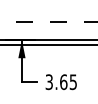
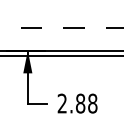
text: (61, 82) -> (77, 104), 3.65 -> 2.88

